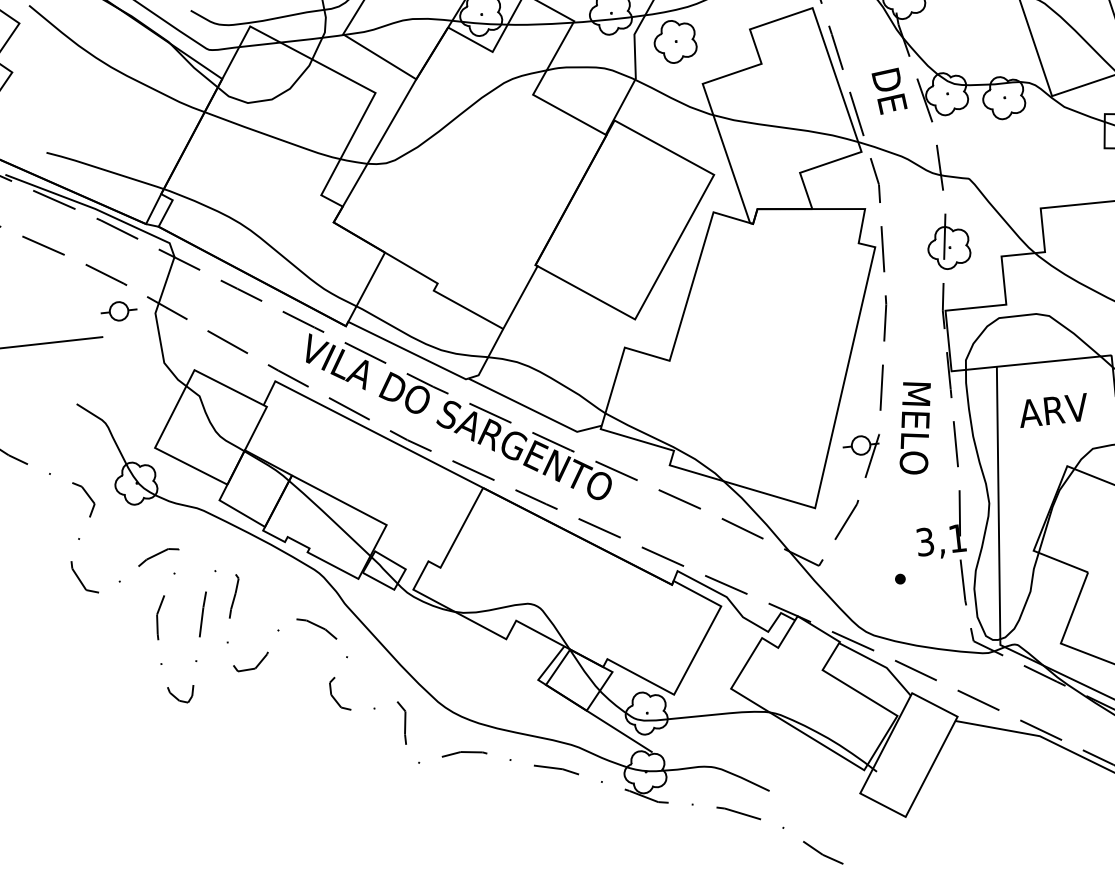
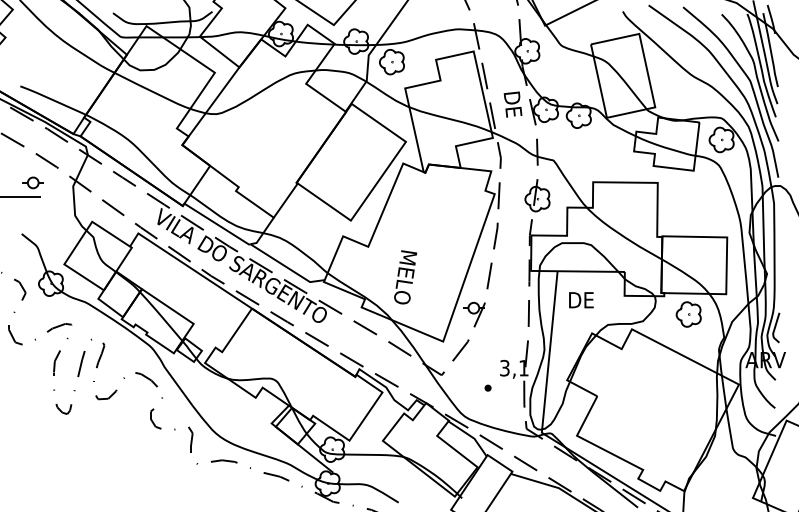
part: (117, 310) -> (32, 182), moved
text: (1053, 411) -> (587, 300), ARV -> DE
text: (915, 427) -> (405, 277), moved

